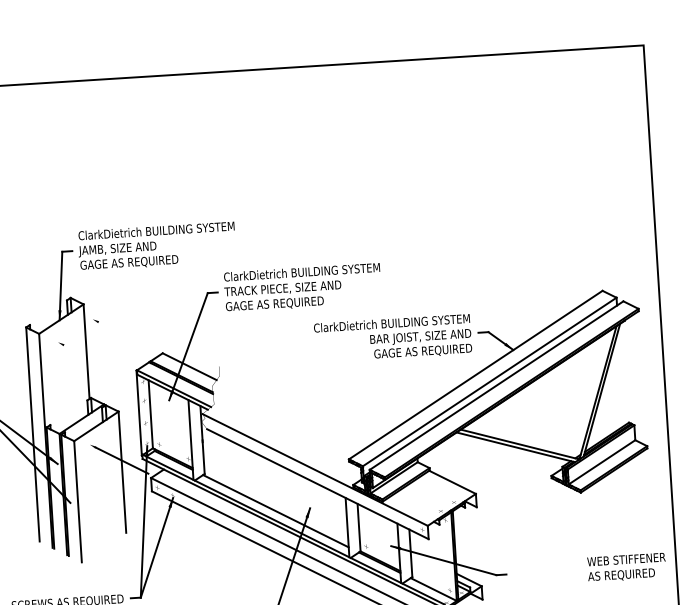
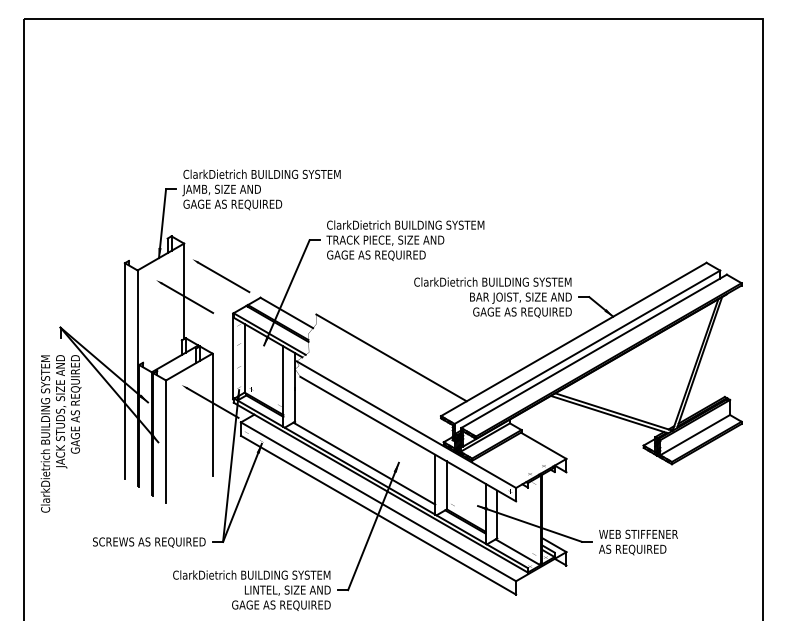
line: (124, 335) -> (223, 277), added
line: (90, 357) -> (187, 297), added
line: (296, 404) -> (391, 357), added
text: (626, 567) -> (638, 542), moved

